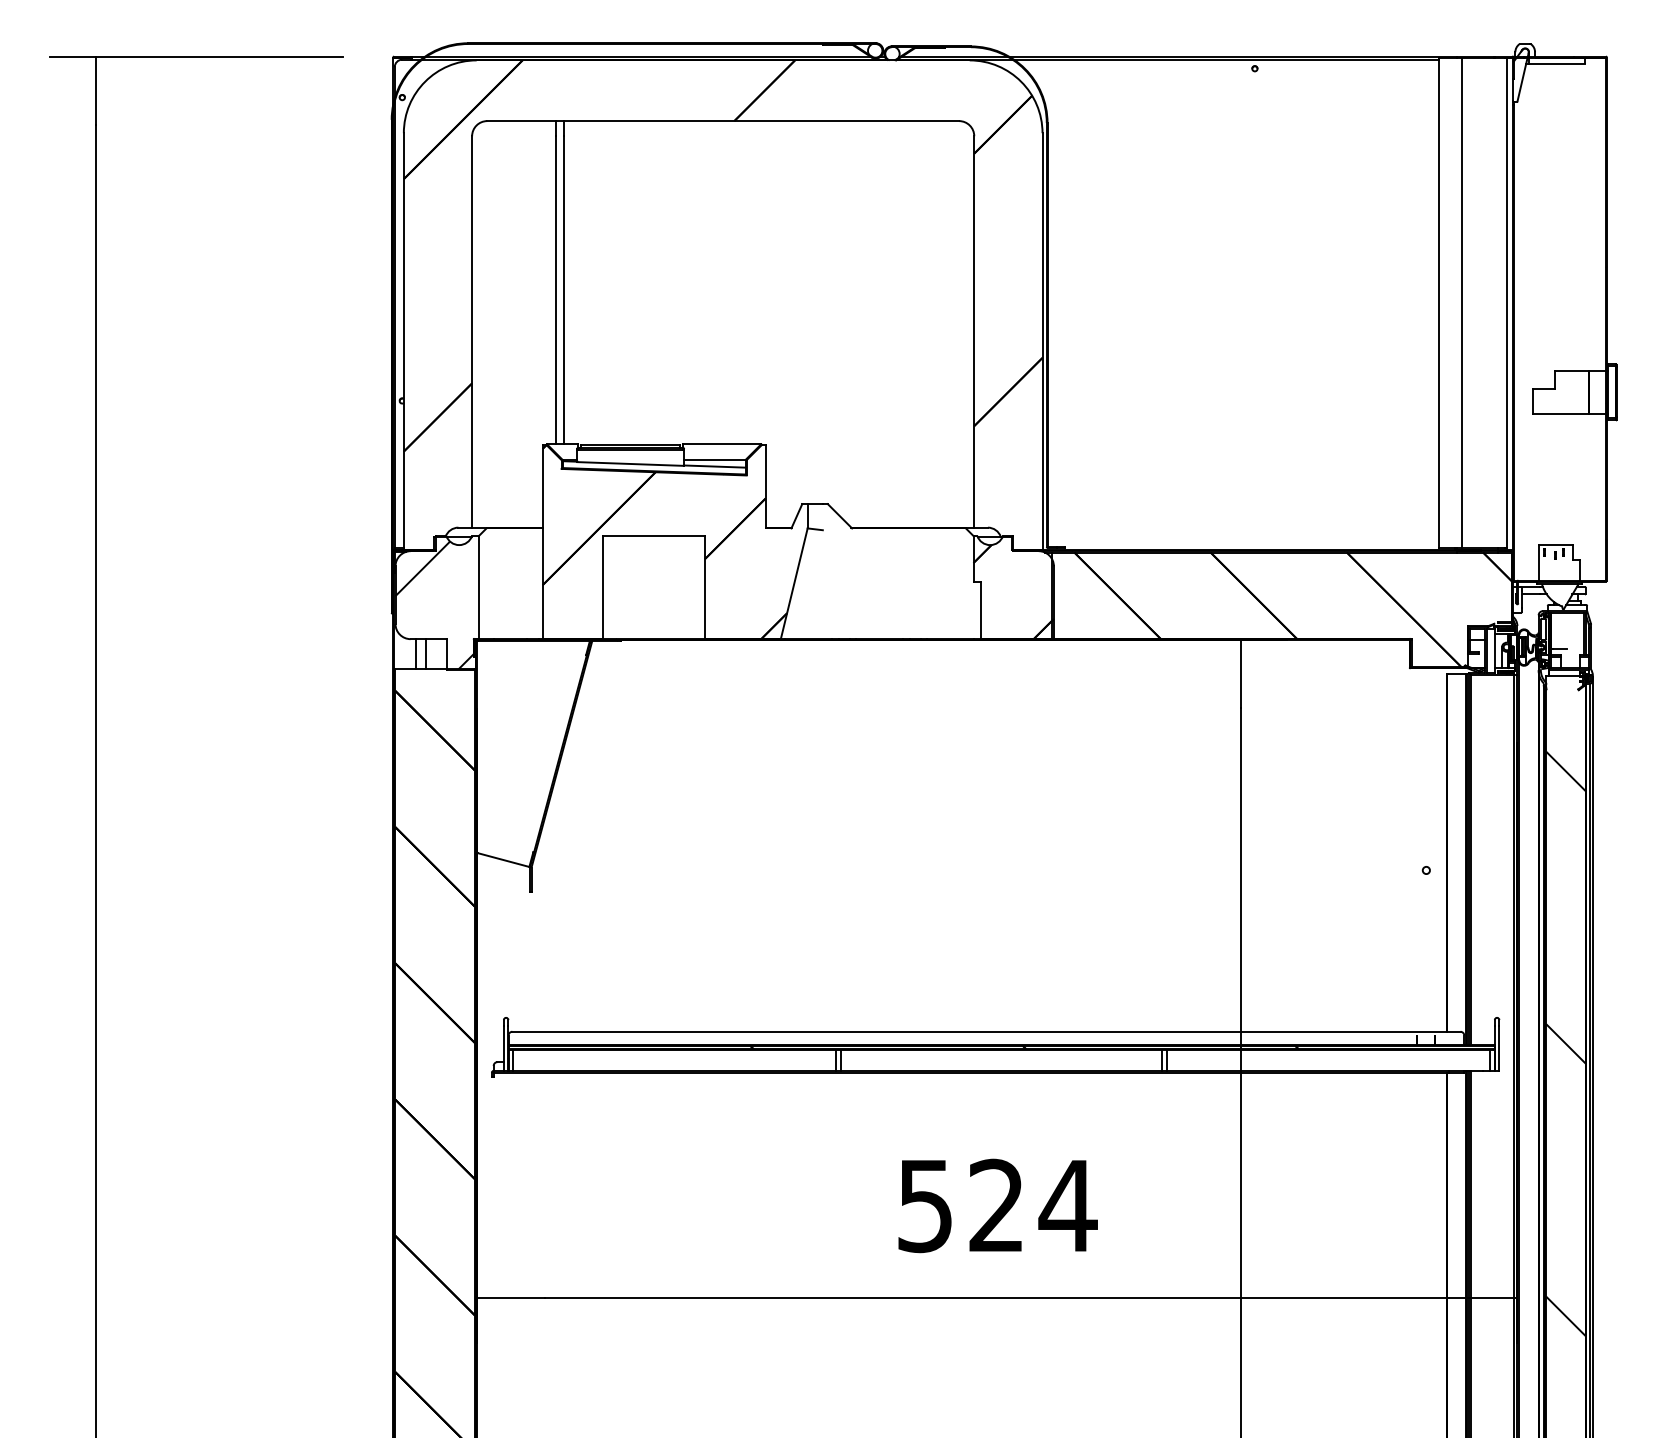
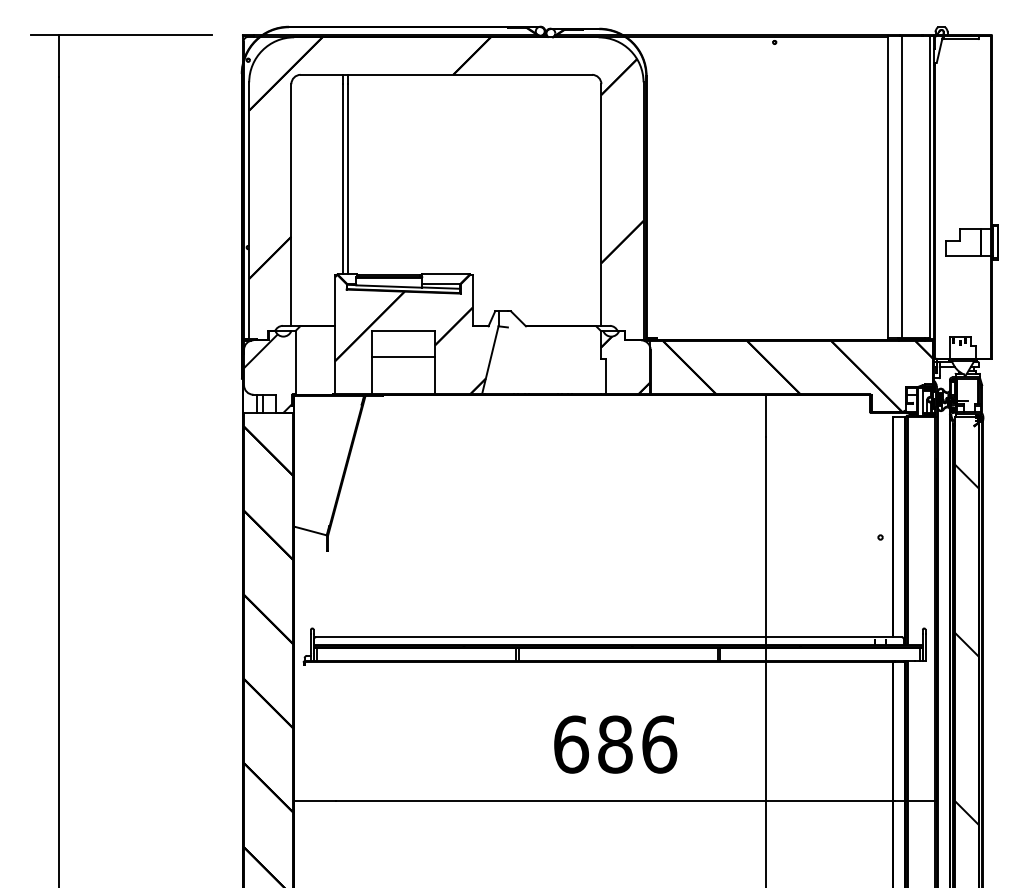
line: (653, 578) -> (403, 357), added
text: (997, 1205) -> (615, 744), 524 -> 686

